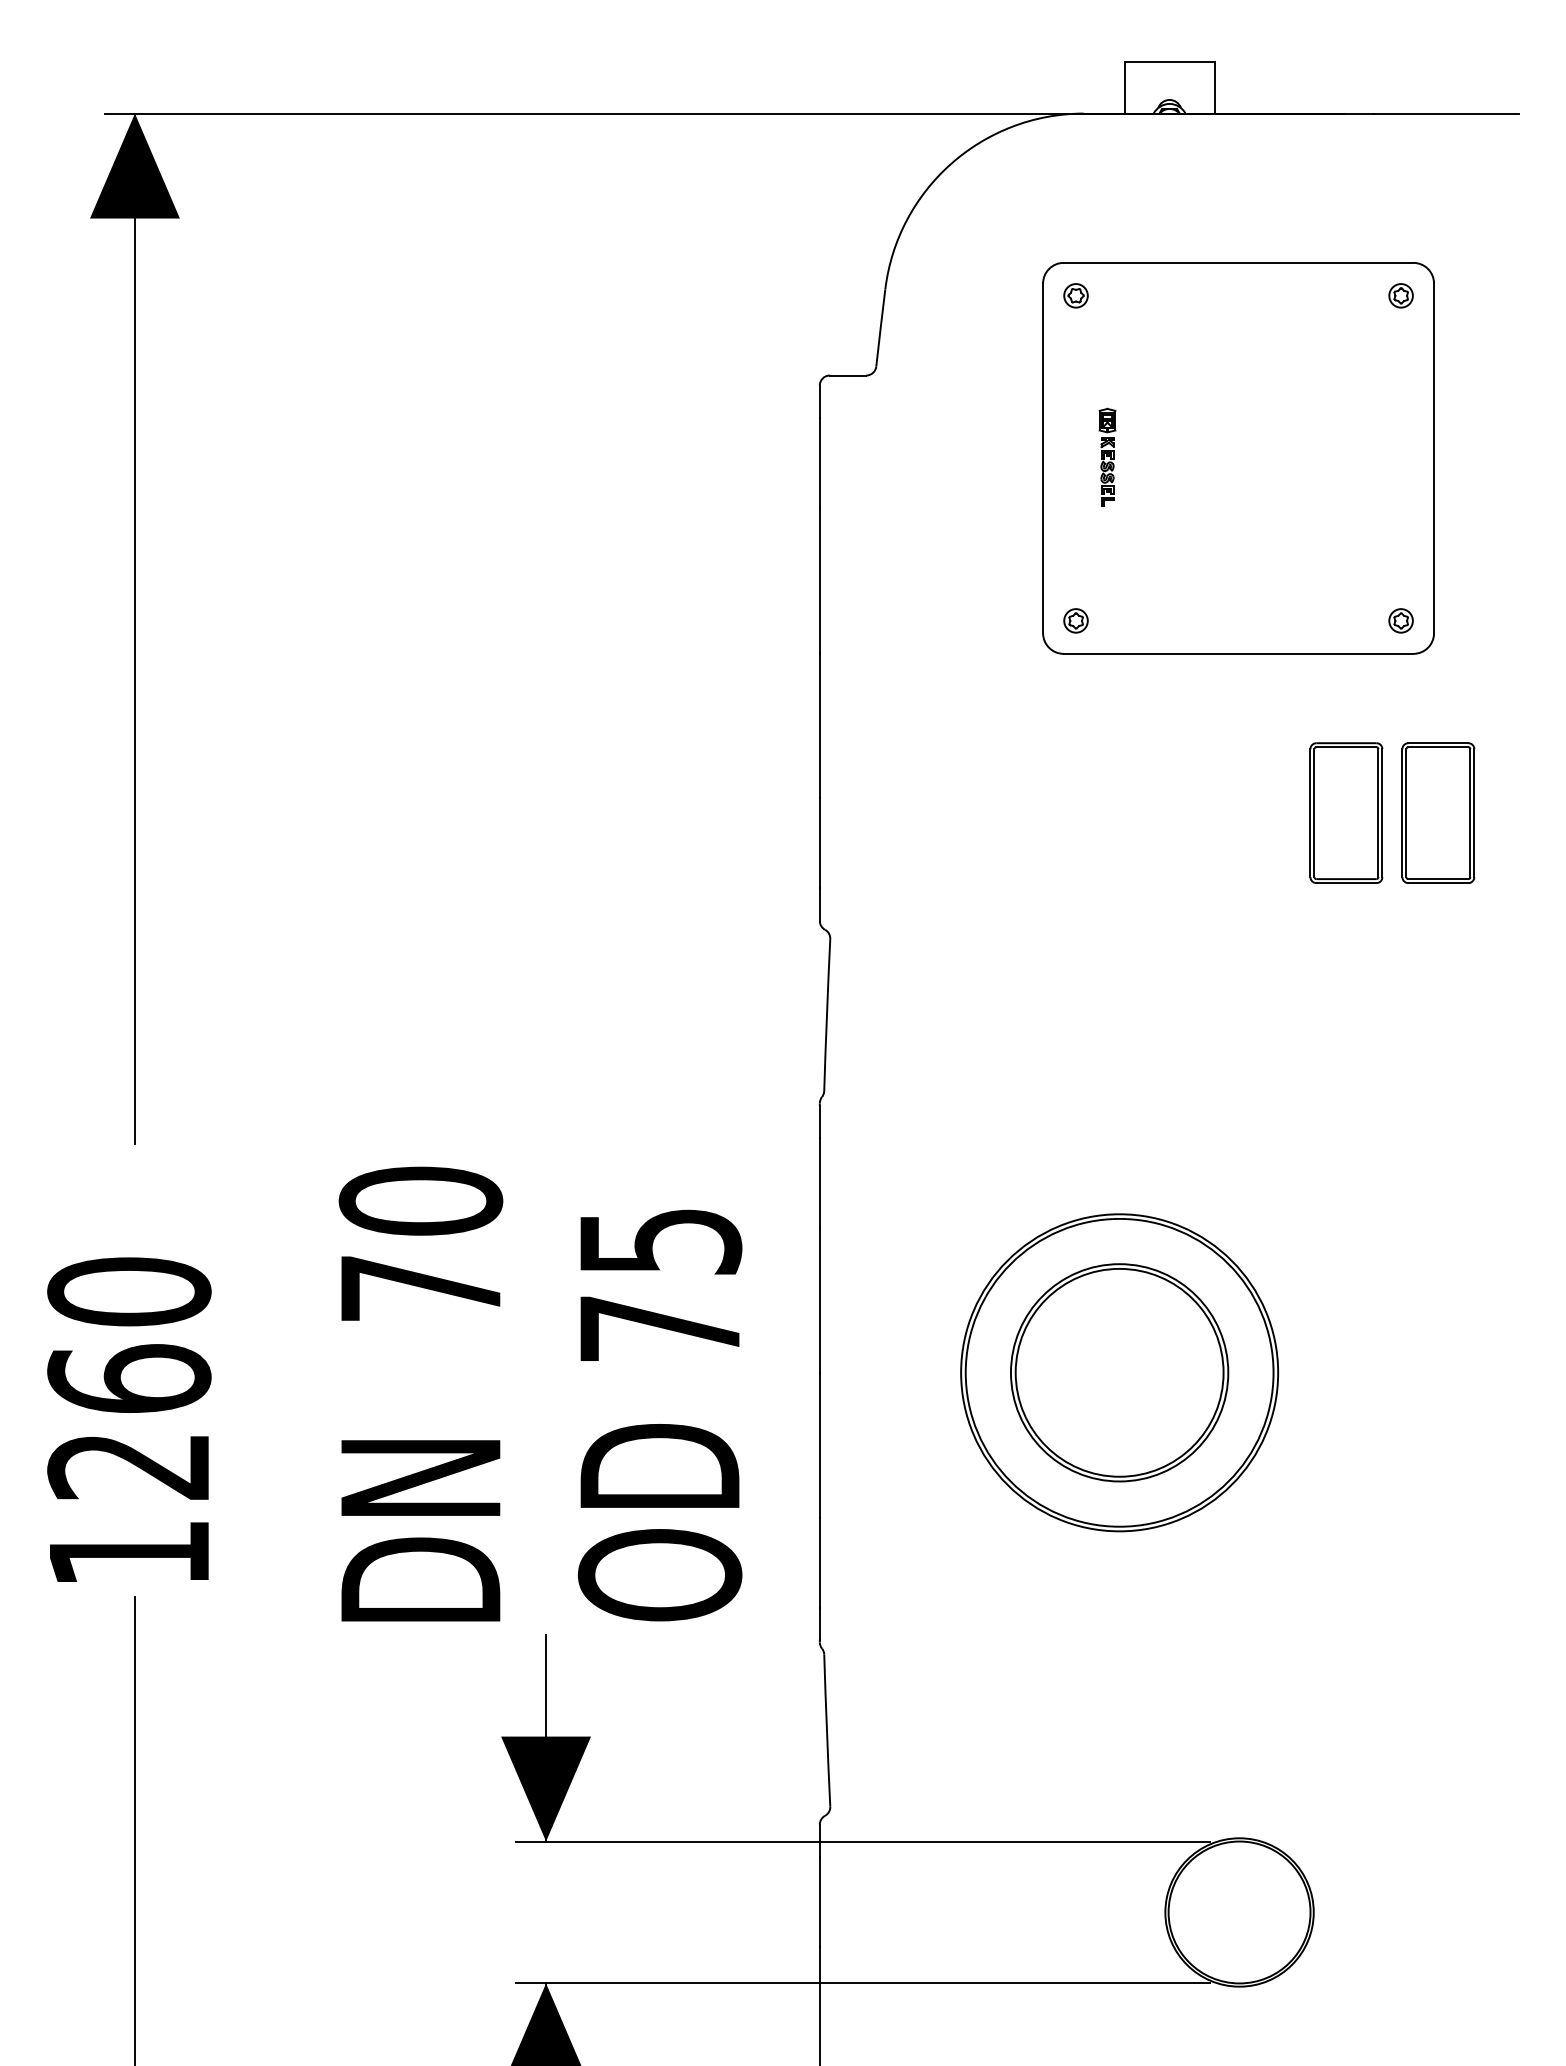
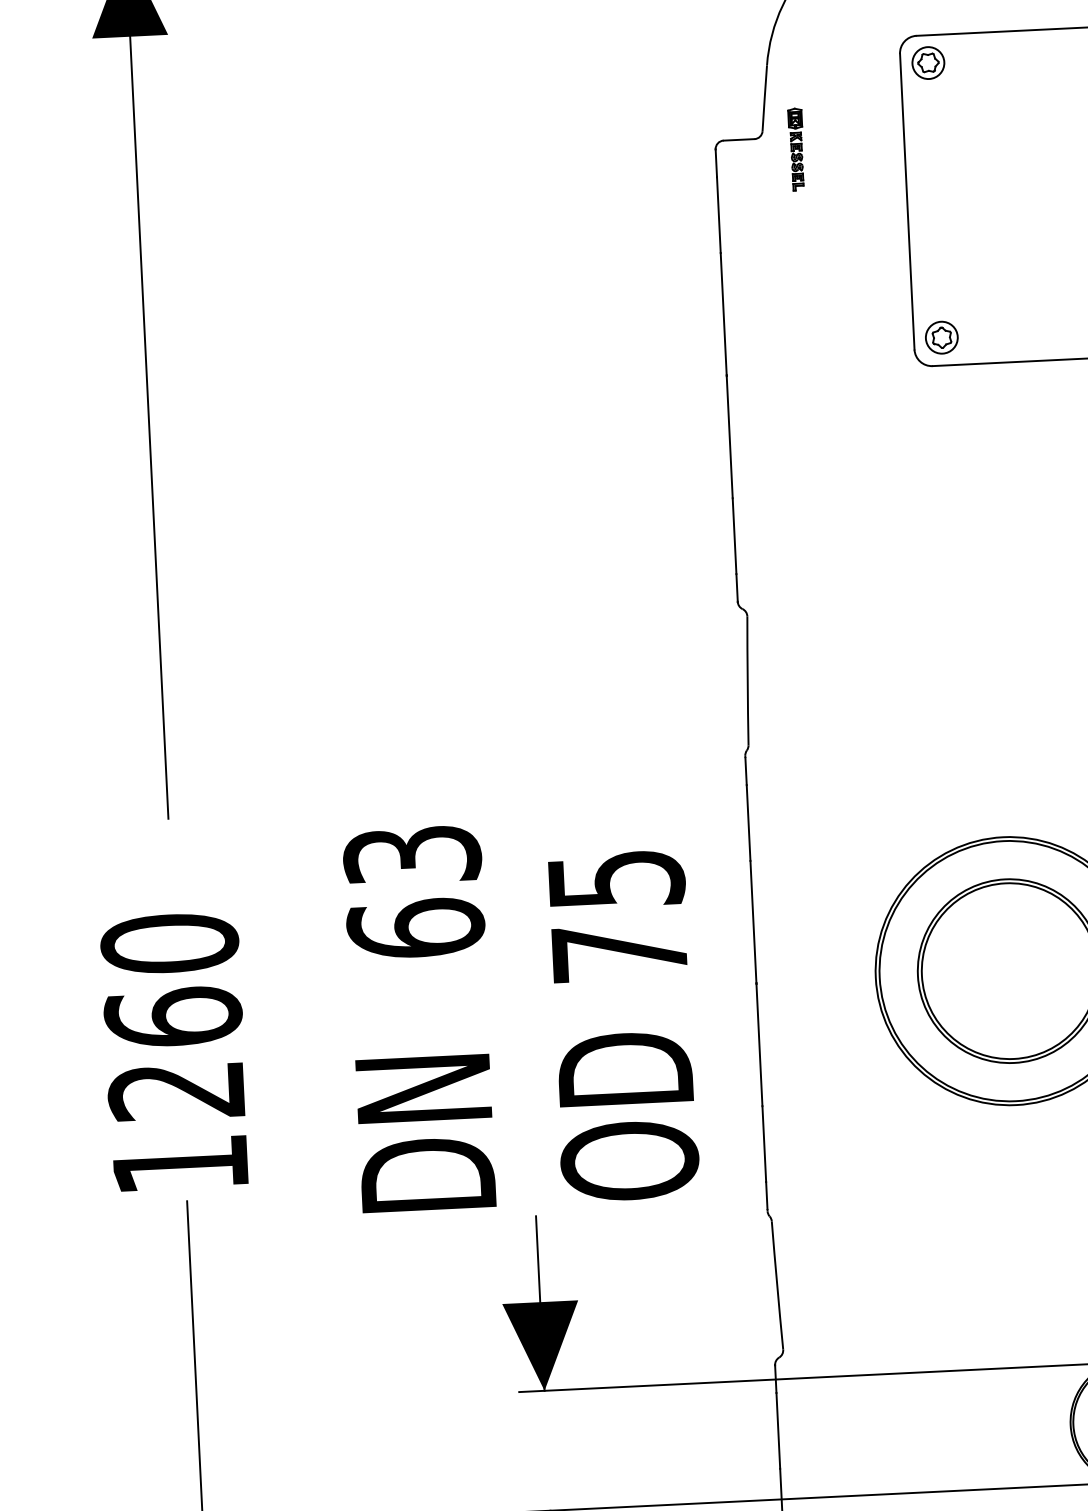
part: (1075, 295) -> (927, 62), size x1.6
part: (1107, 456) -> (796, 148), moved
part: (1075, 620) -> (941, 337), size x1.6
text: (420, 1244) -> (413, 891), 70 -> 63

